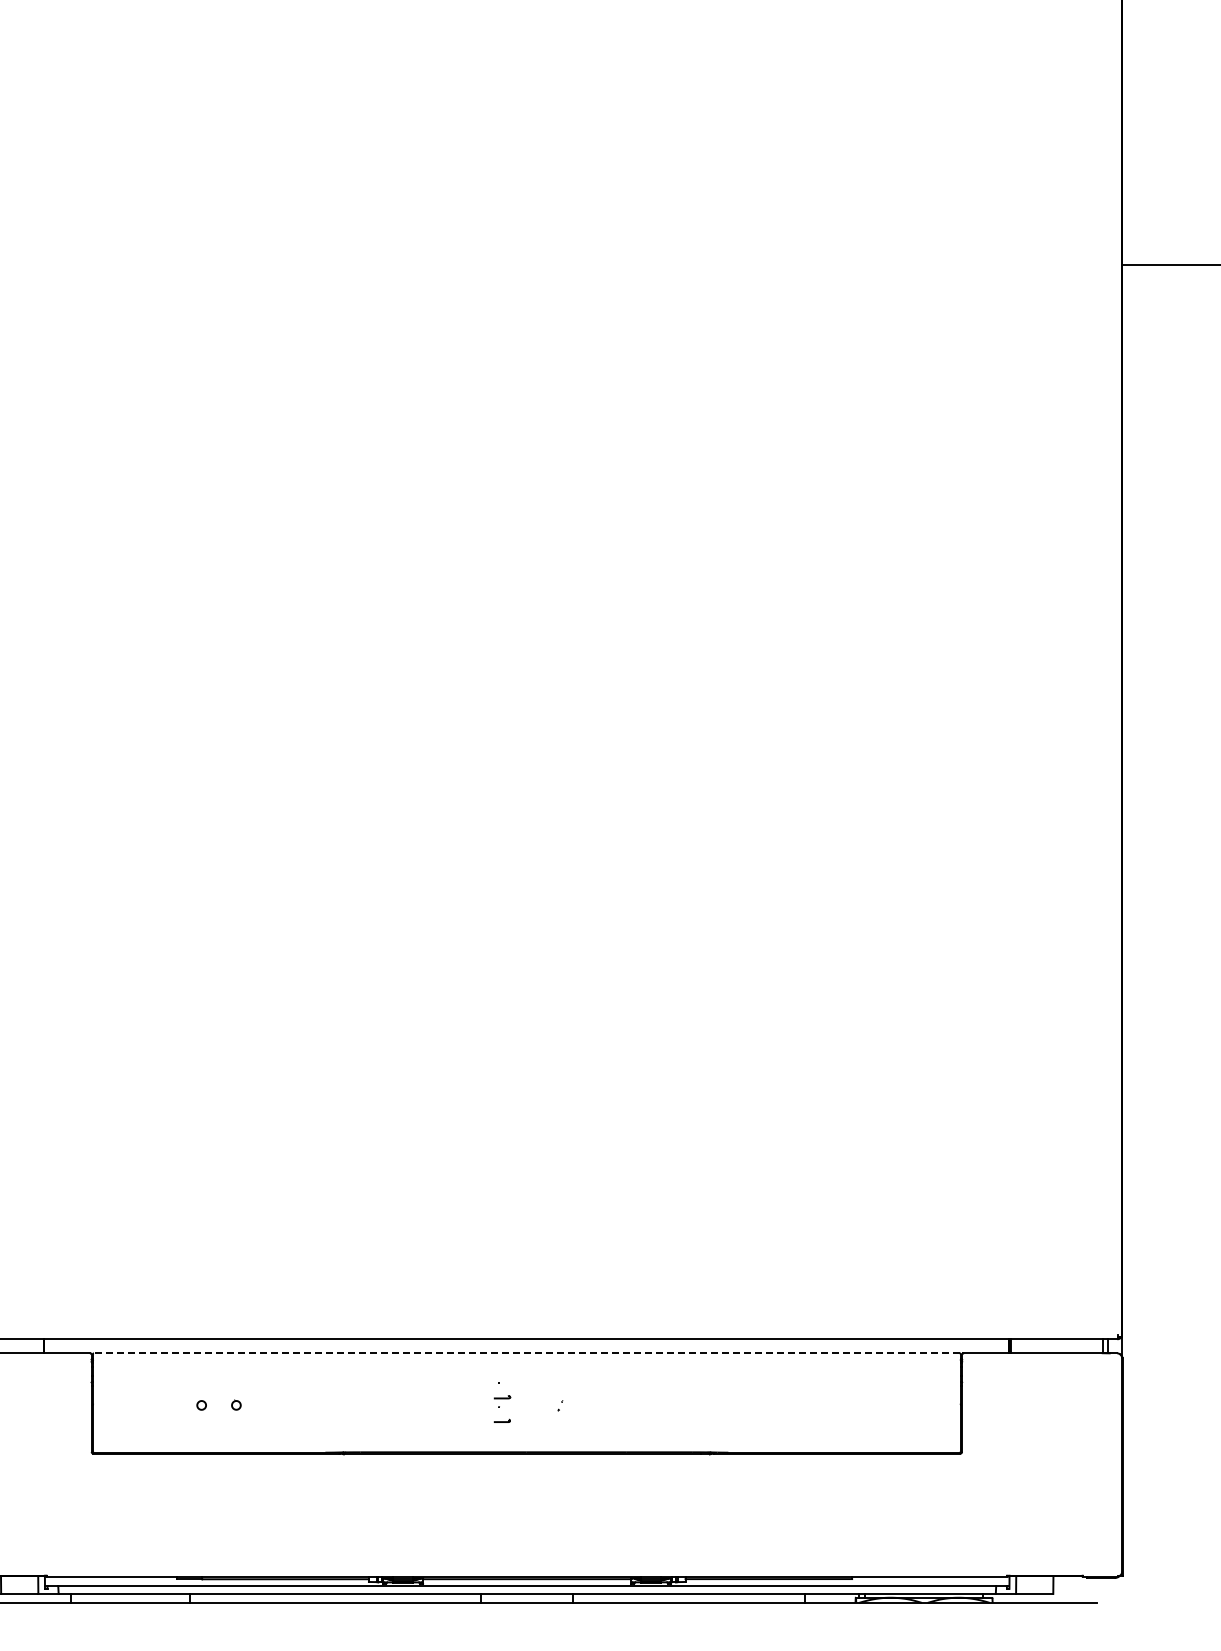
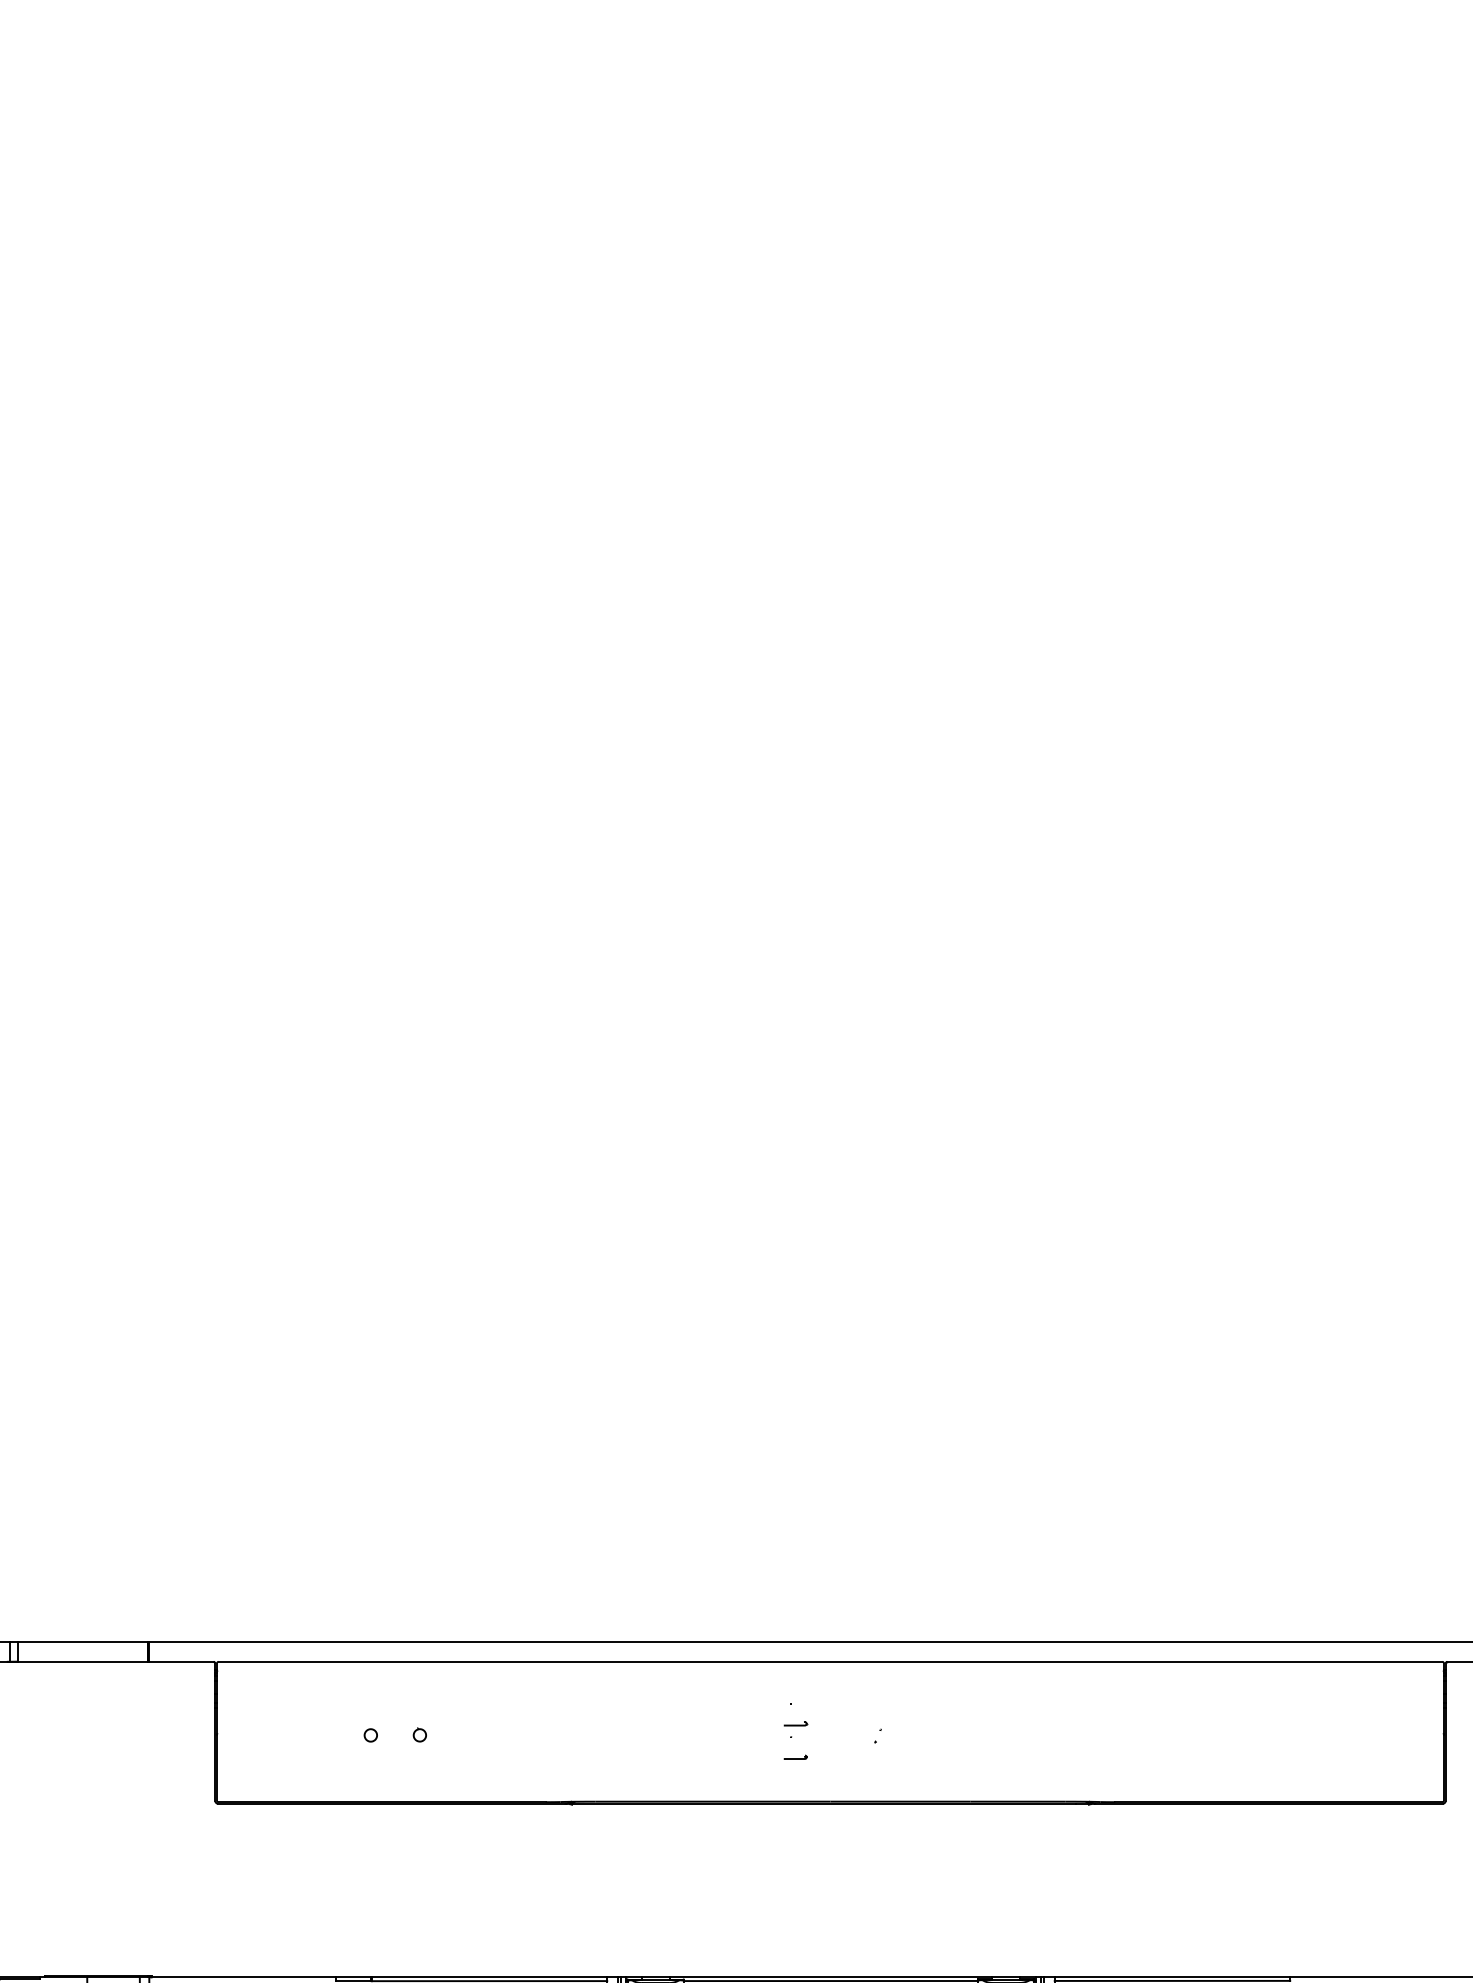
line: (526, 1353) -> (829, 1662), dashed -> solid

